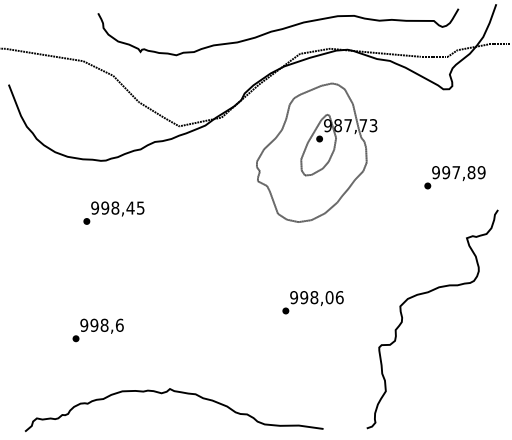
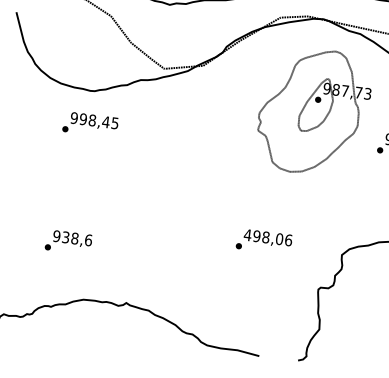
part: (316, 152) -> (313, 111), moved
text: (113, 212) -> (90, 124), moved
text: (293, 297) -> (247, 235), 998,06 -> 498,06
text: (94, 324) -> (66, 236), 998,6 -> 938,6

